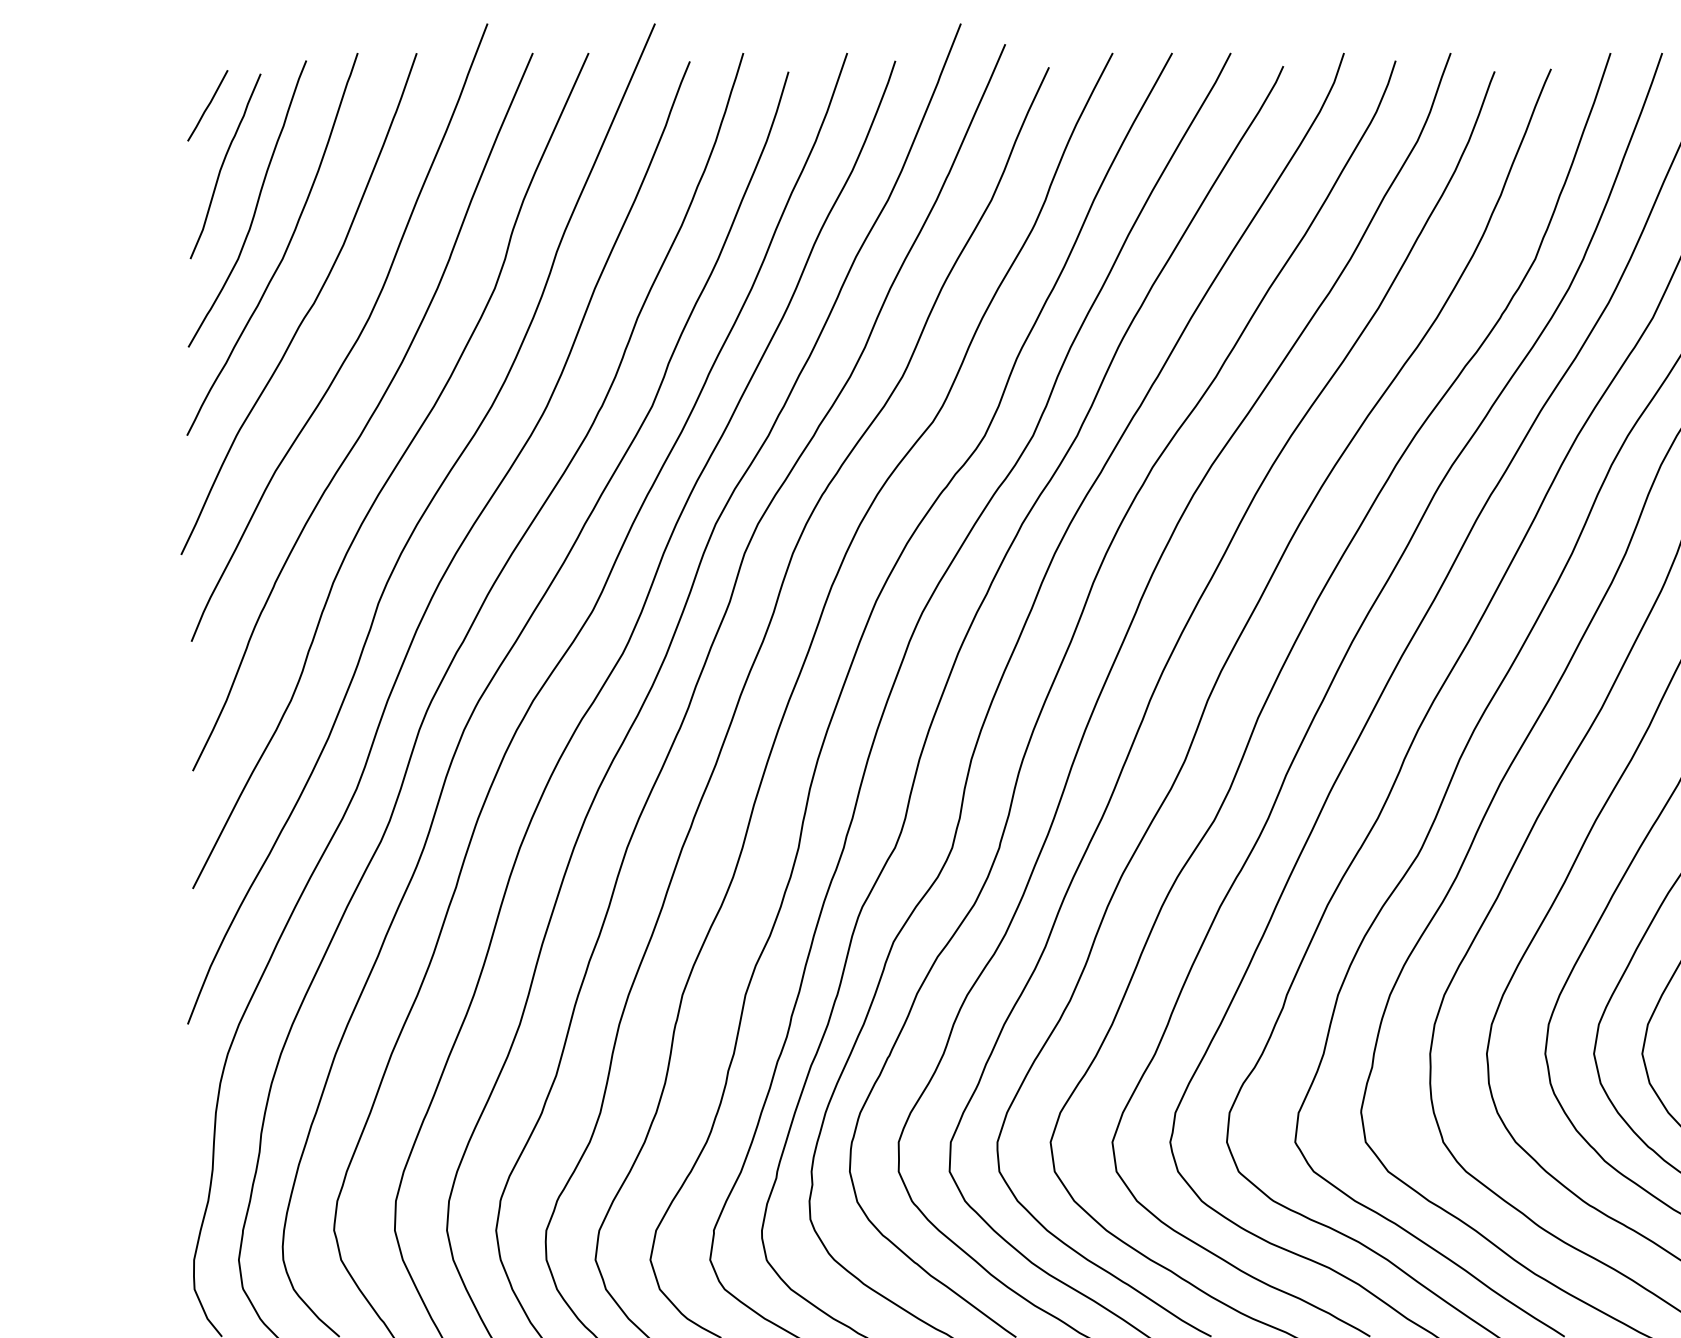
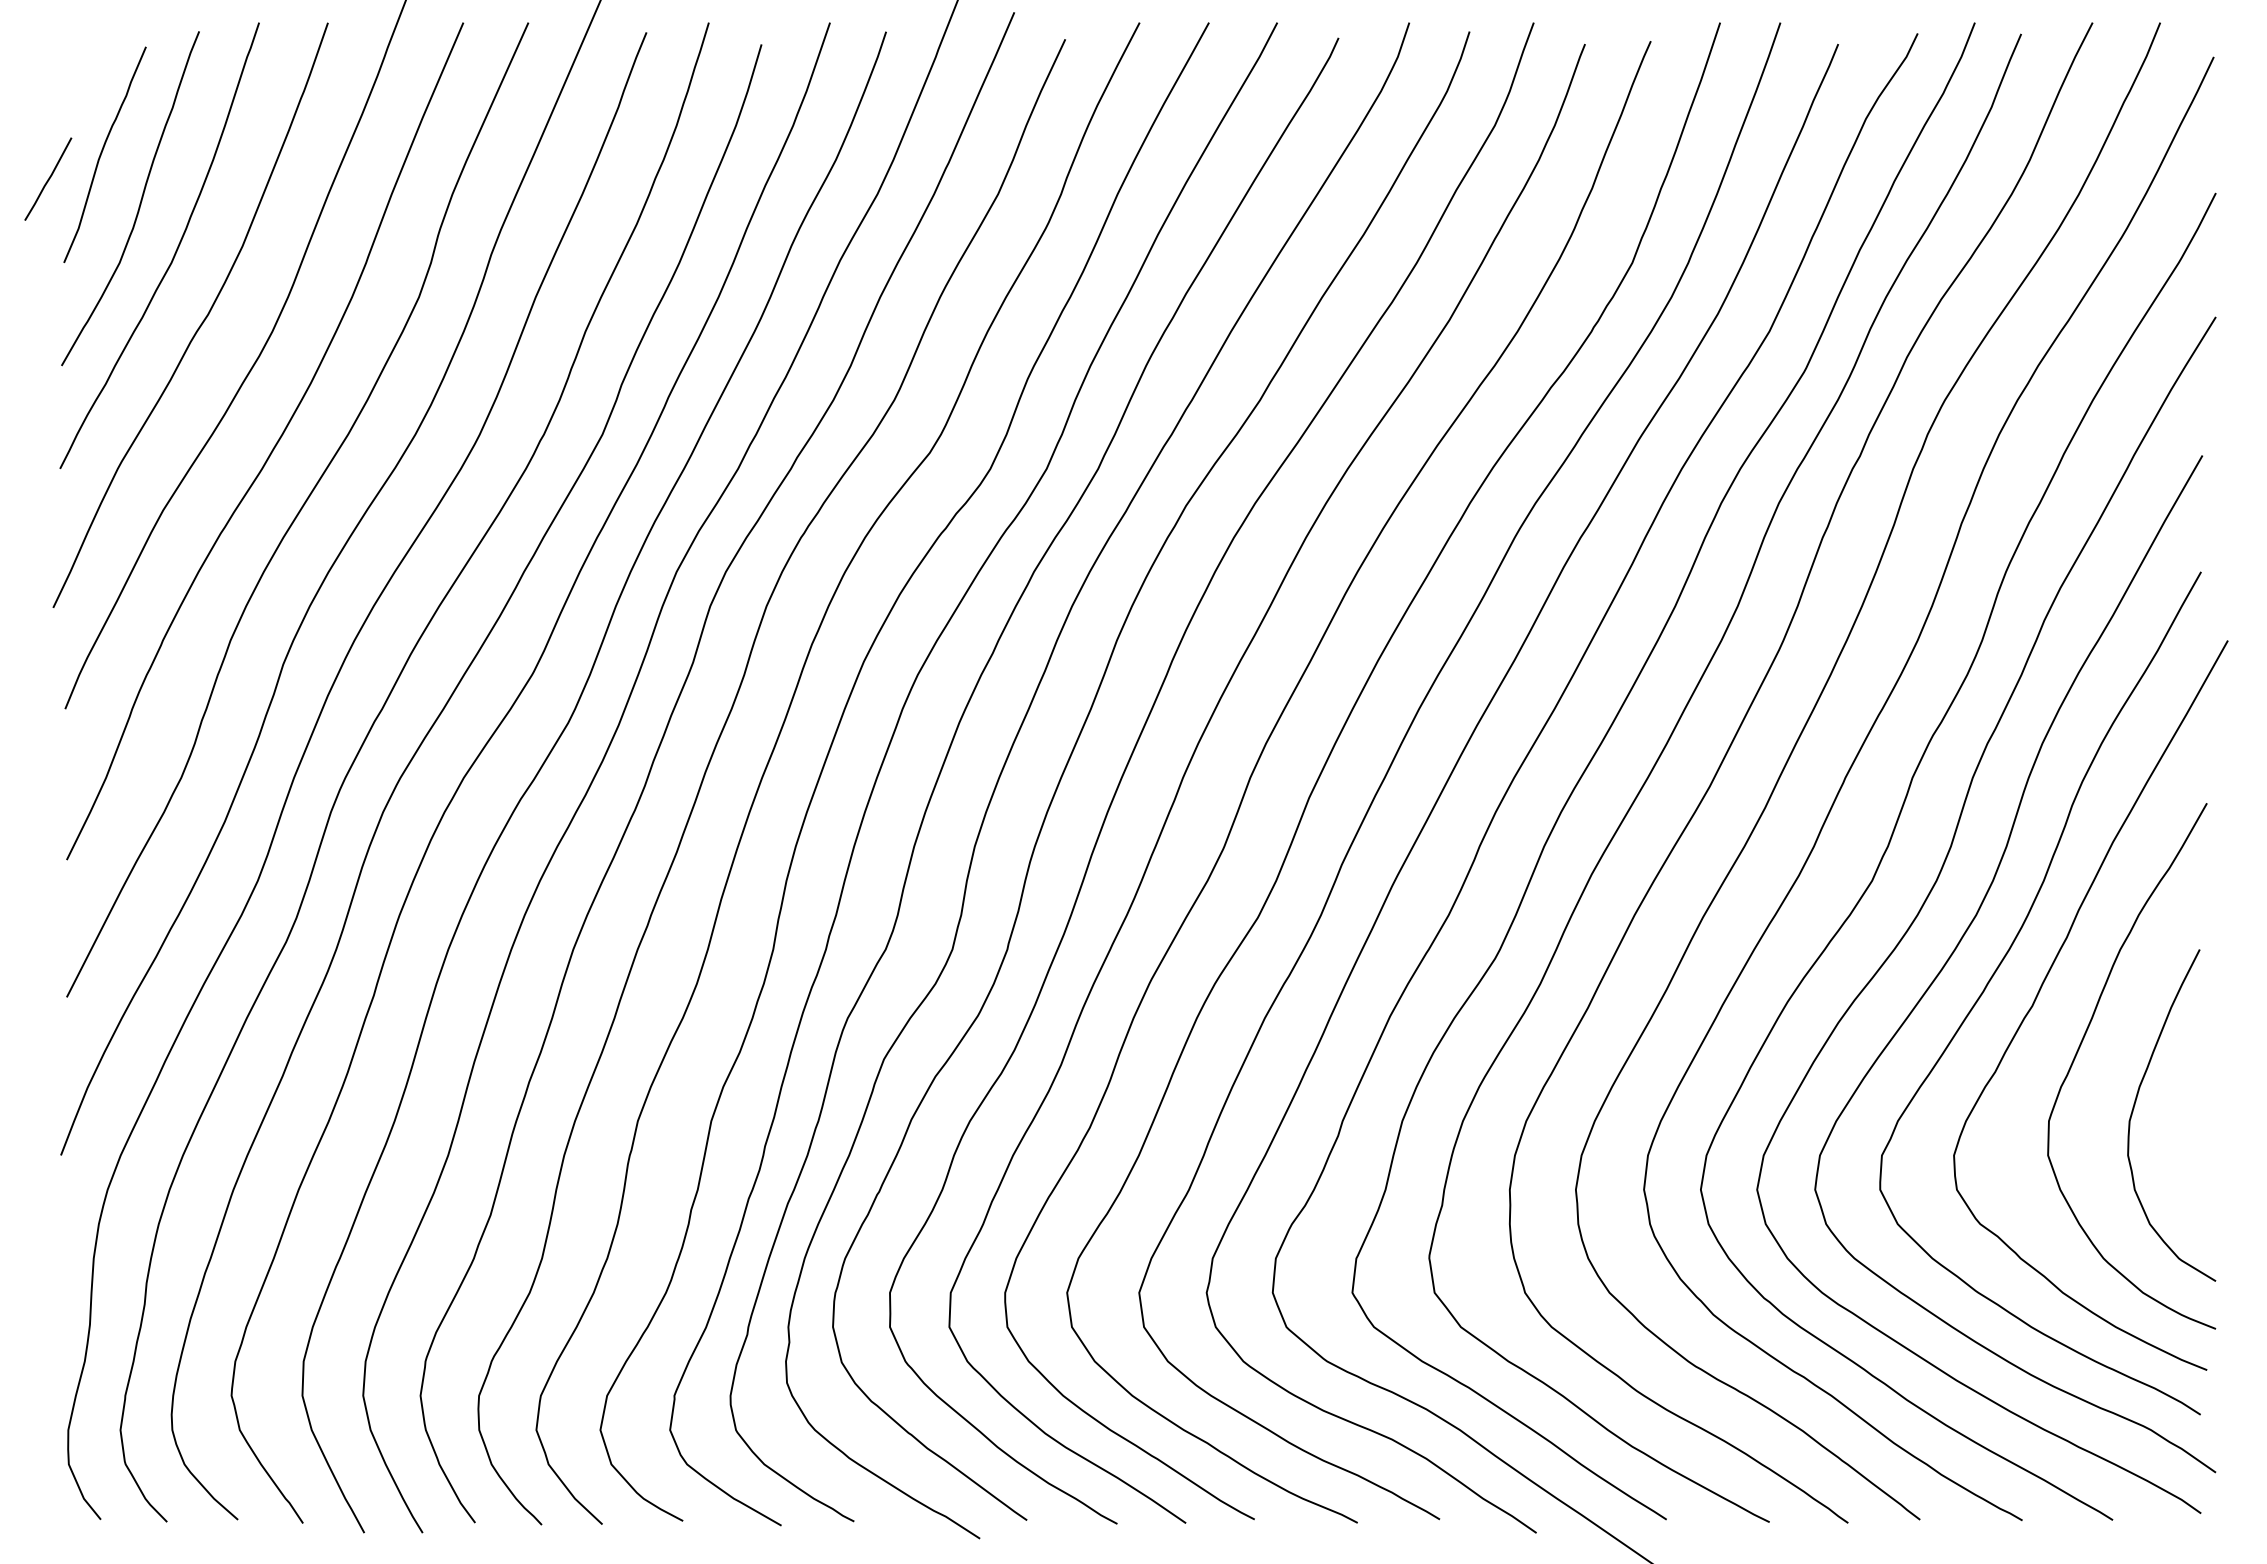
line: (207, 105) -> (48, 178), moved

